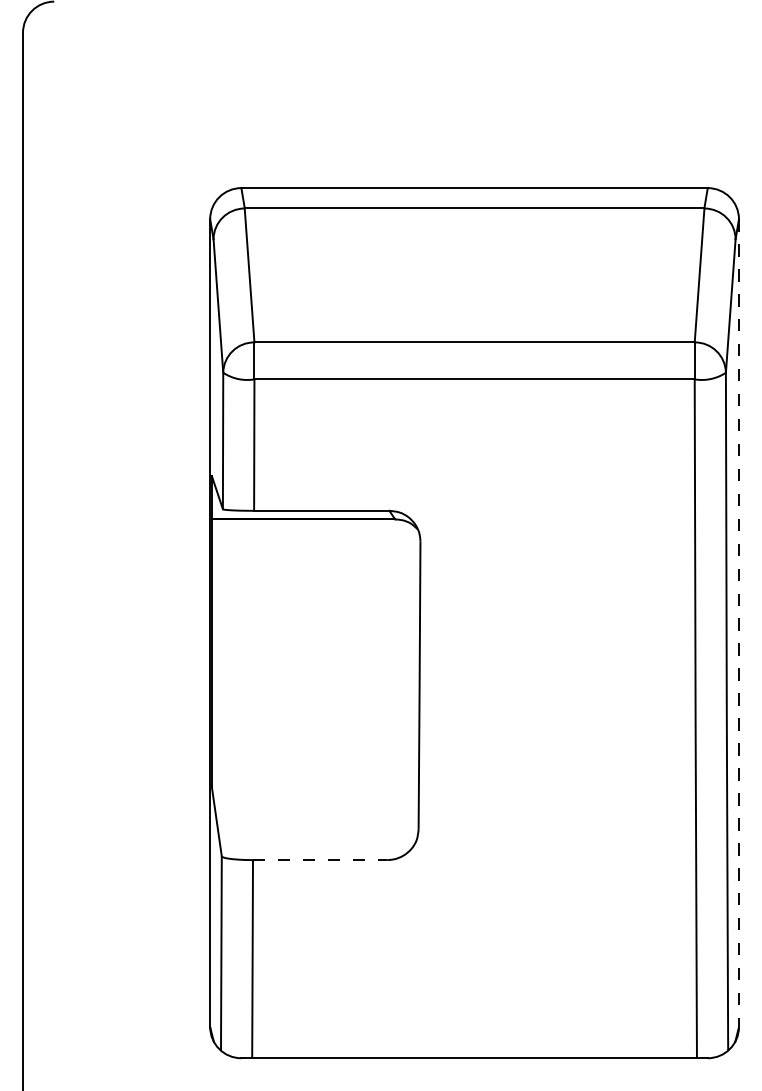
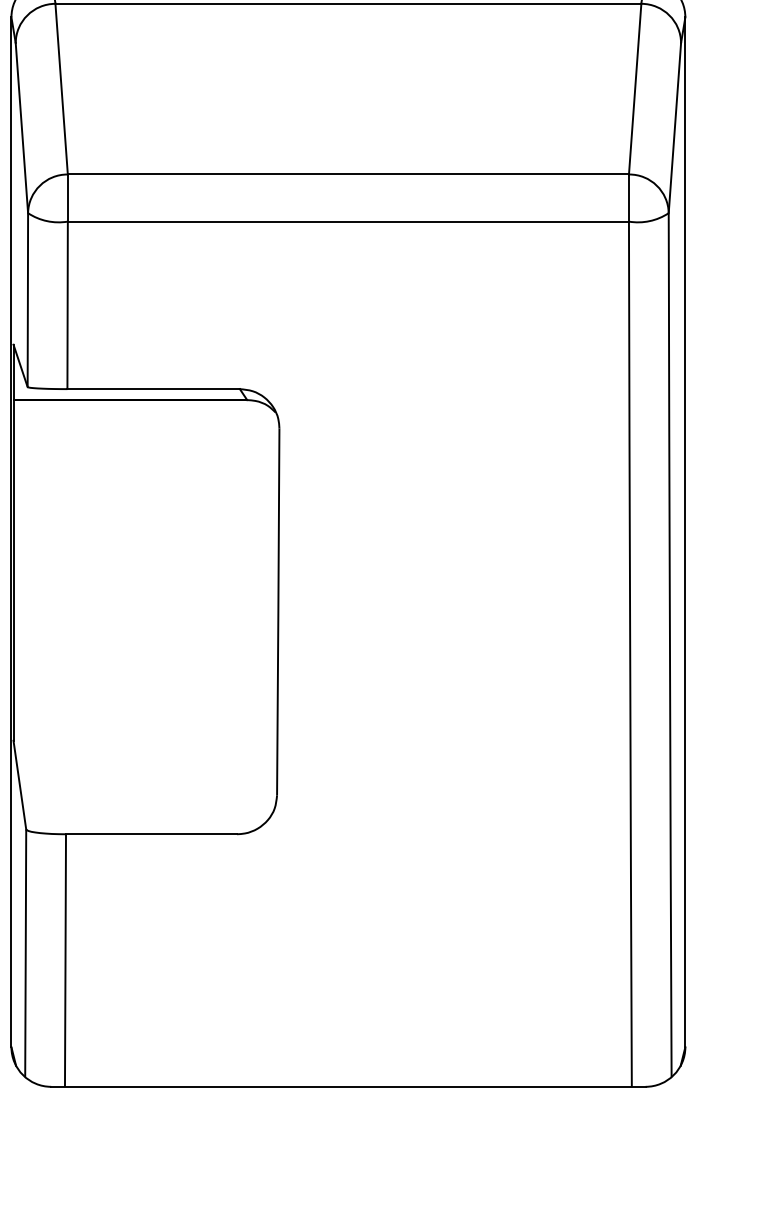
line: (738, 623) -> (684, 532), dashed -> solid
line: (320, 860) -> (152, 834), dashed -> solid

